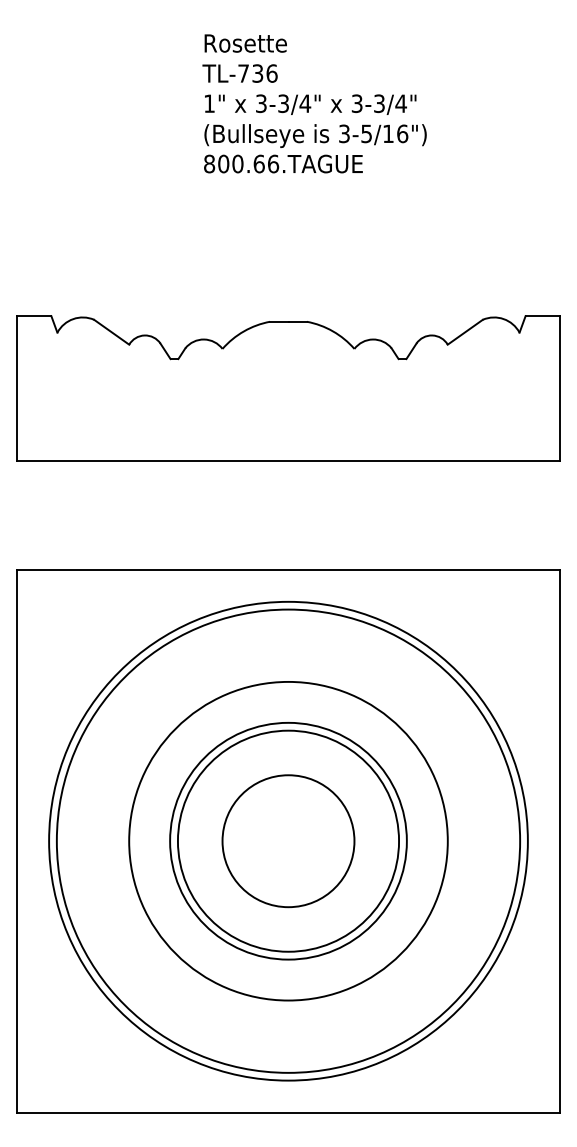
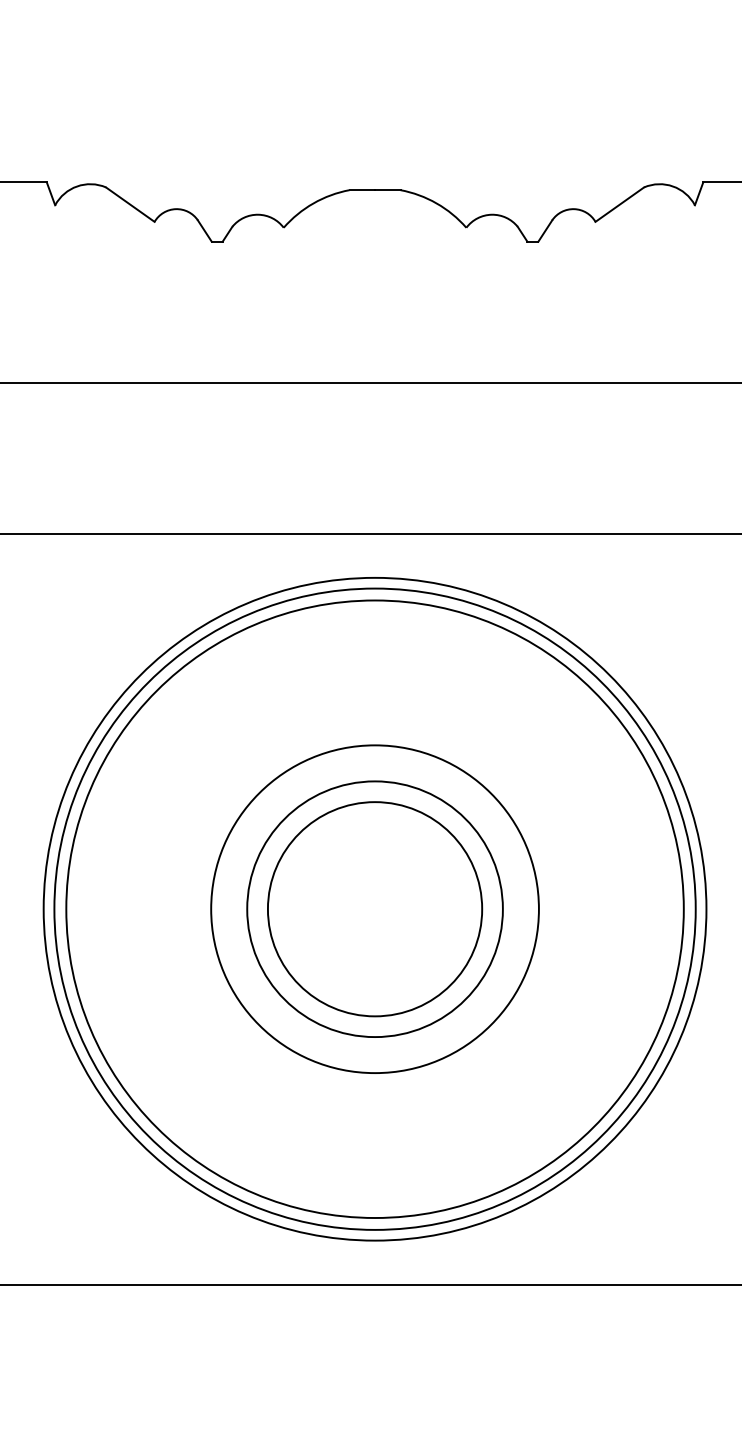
circle: (288, 840) -> (375, 908), size x0.7
circle: (288, 840) -> (375, 908), size x1.4
circle: (288, 841) -> (375, 909), size x1.4

